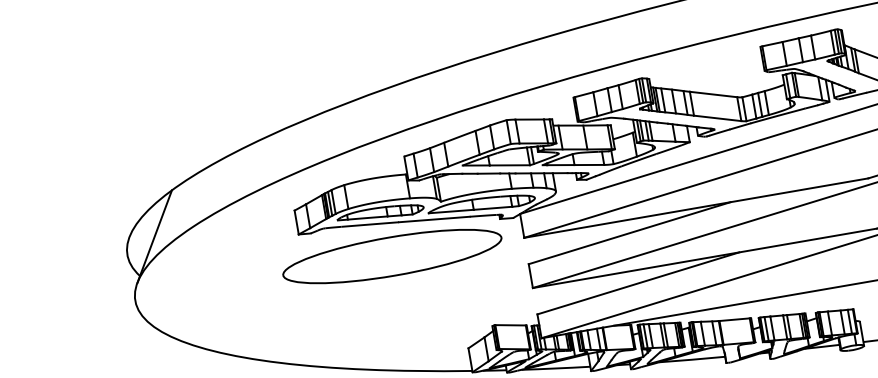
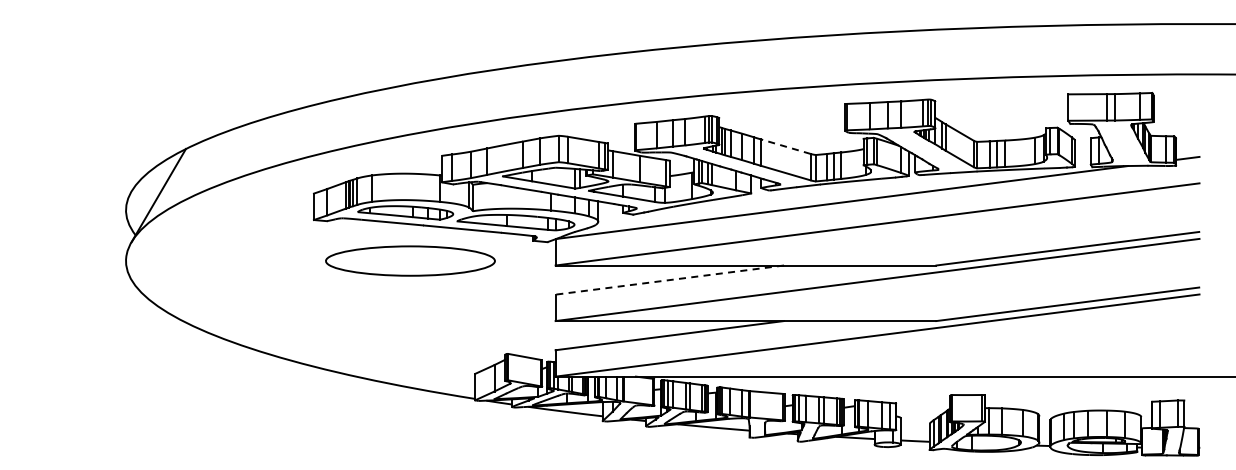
line: (713, 94) -> (785, 146), solid -> dashed
line: (629, 233) -> (669, 280), solid -> dashed
part: (392, 255) -> (410, 260), size x0.7

